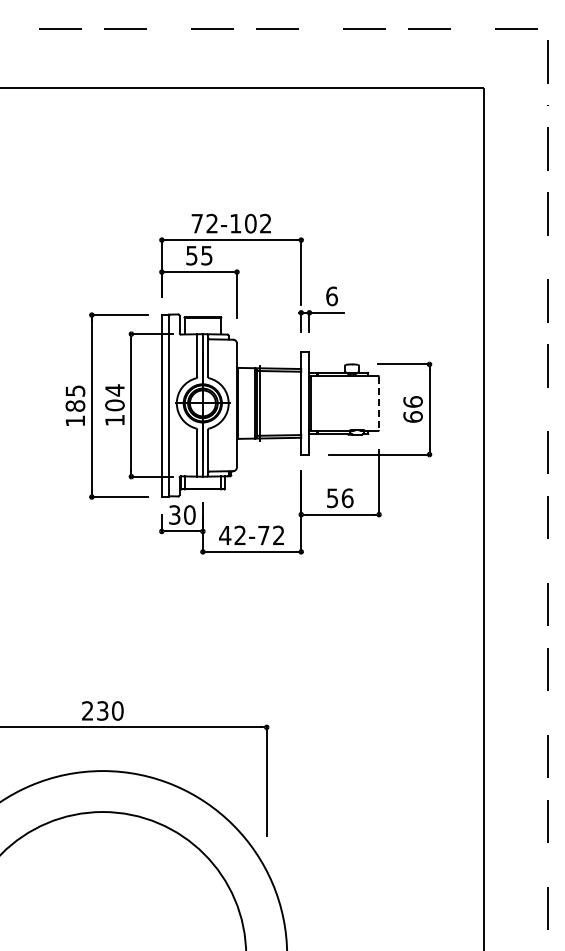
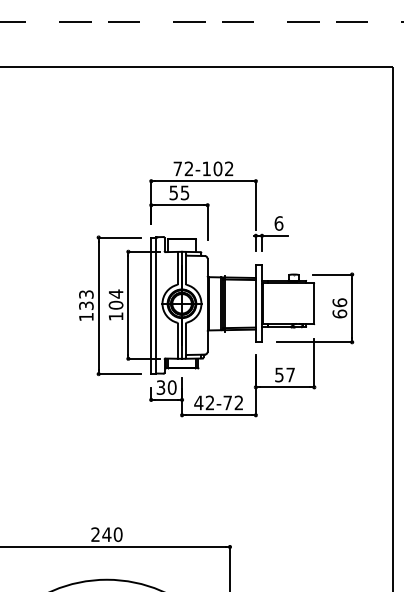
text: (75, 398) -> (86, 300), 185 -> 133
line: (379, 403) -> (314, 303), dashed -> solid
text: (347, 498) -> (290, 375), 56 -> 57
text: (102, 710) -> (106, 534), 230 -> 240

